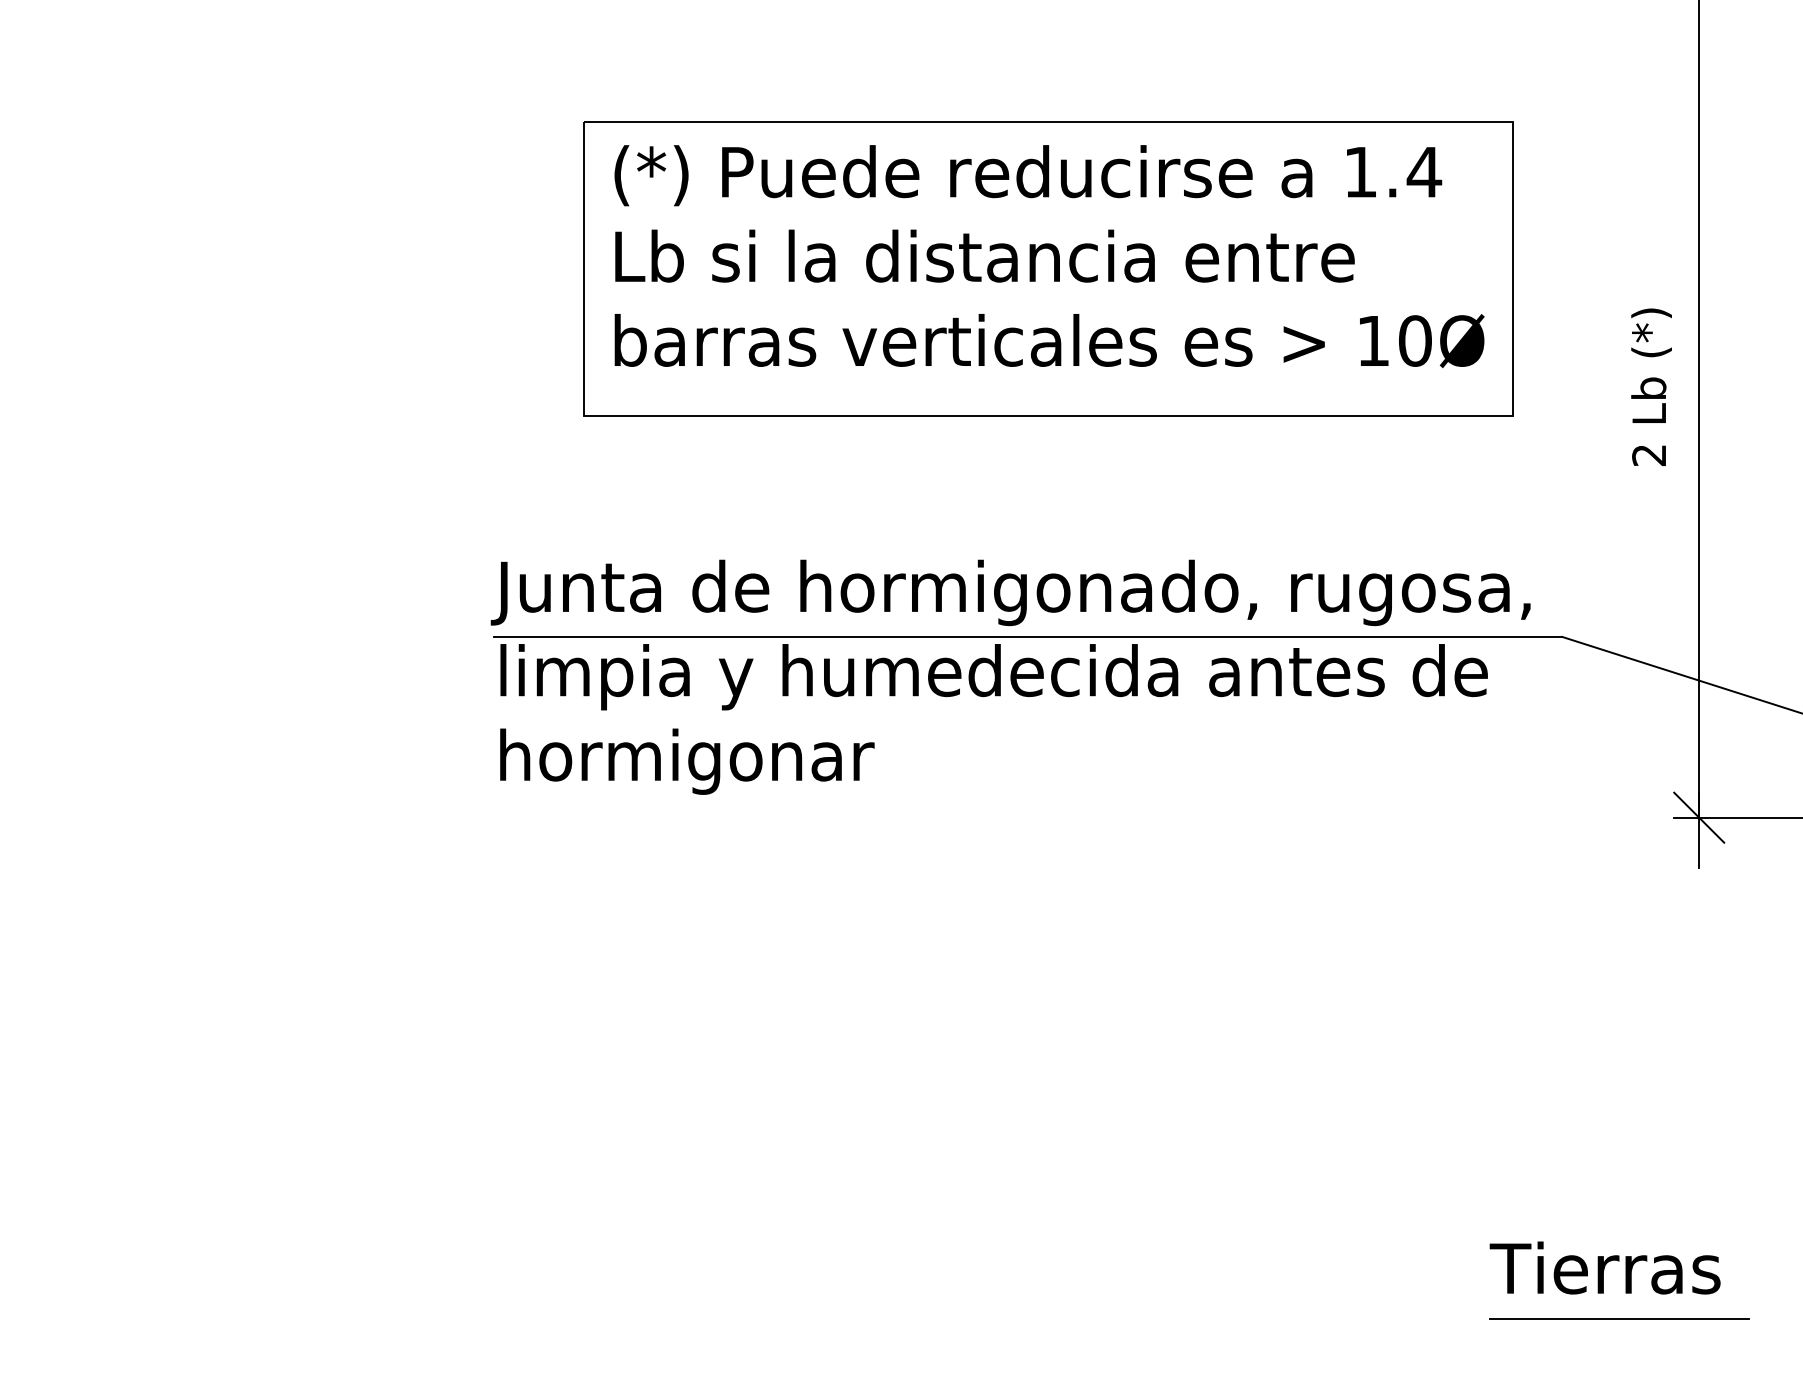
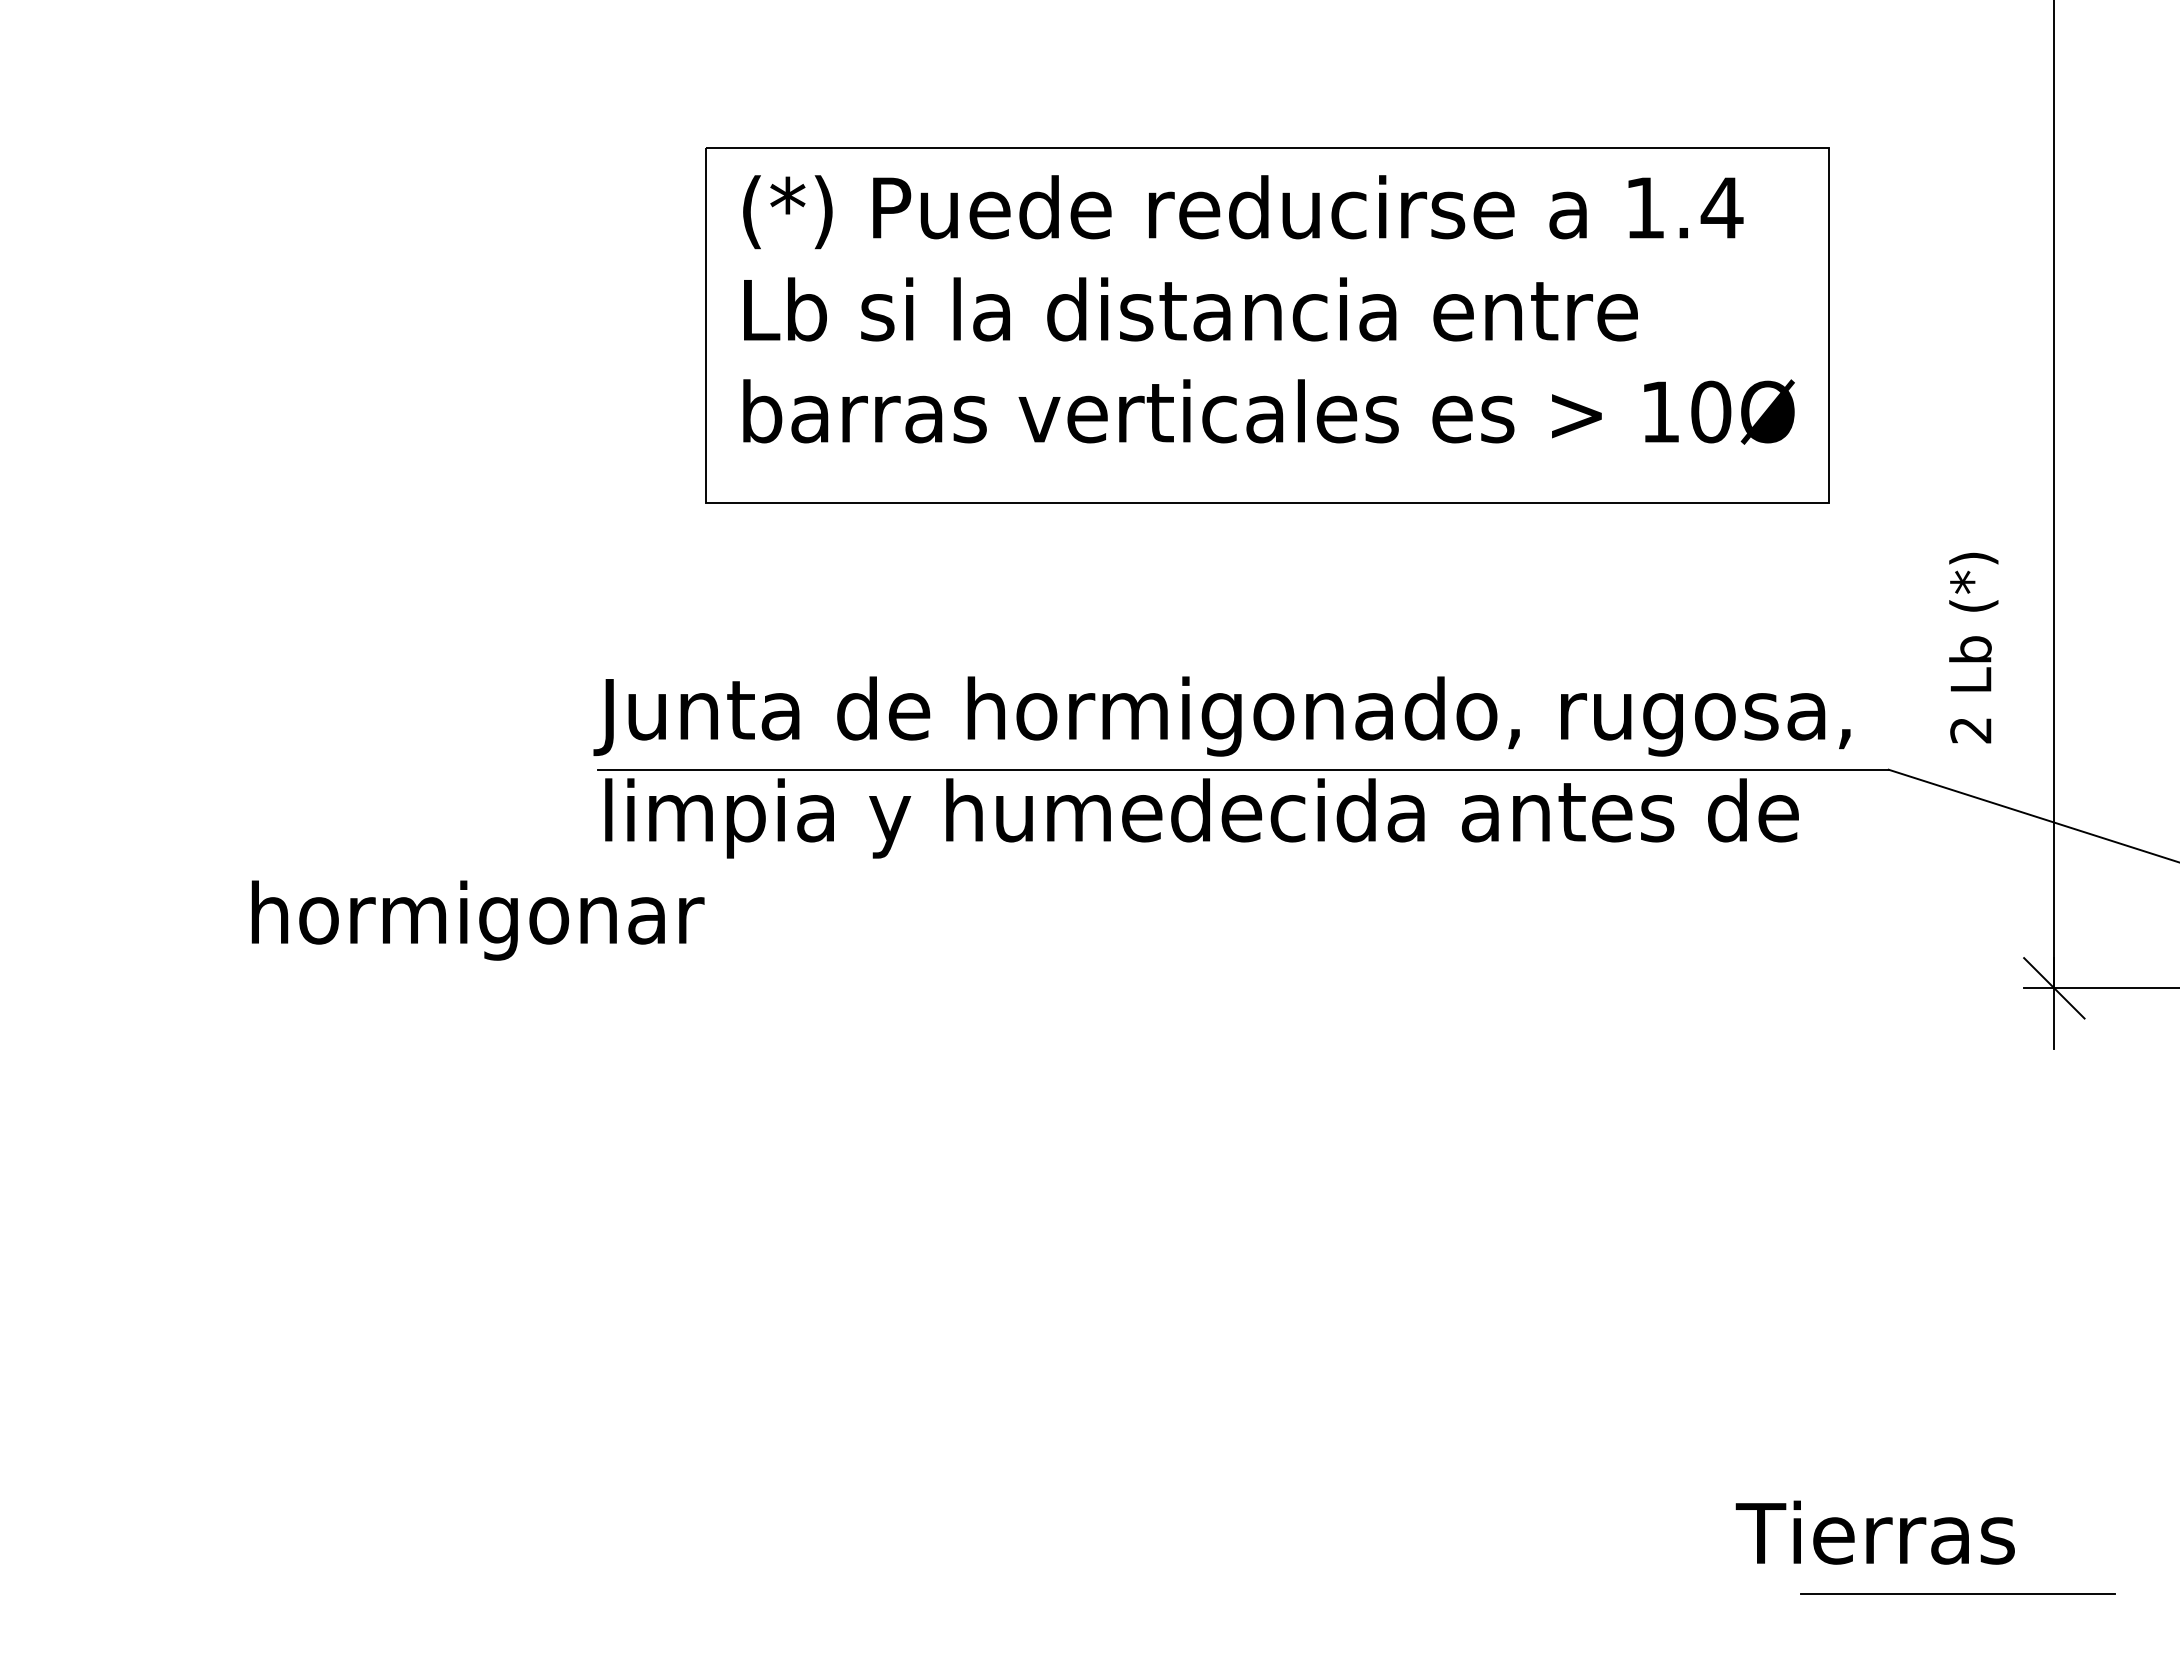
text: (1651, 386) -> (1973, 647), moved
text: (687, 761) -> (478, 920), moved
text: (1604, 1267) -> (1874, 1532), moved

